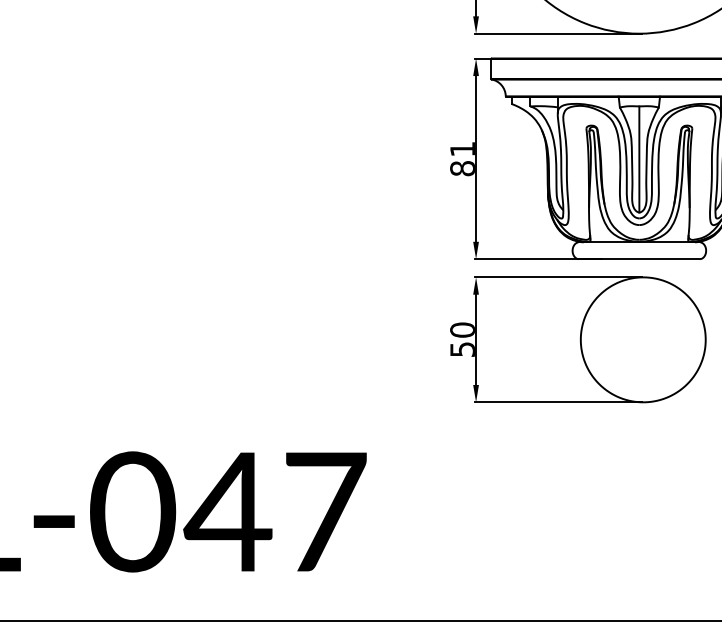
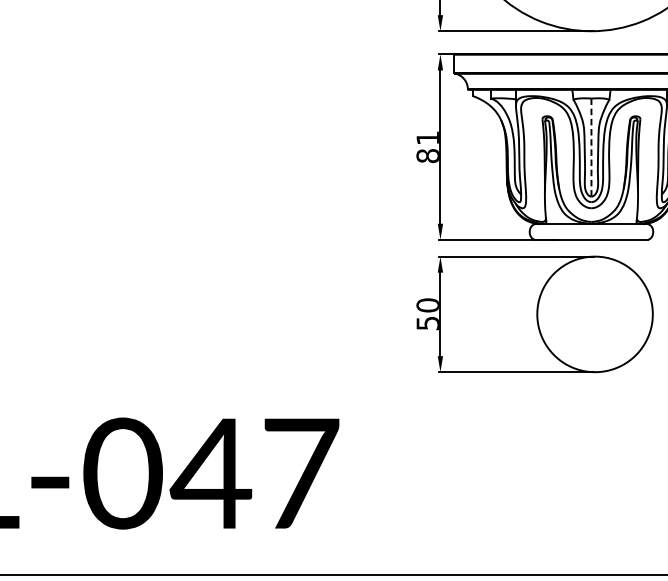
line: (639, 160) -> (591, 148), solid -> dashed

